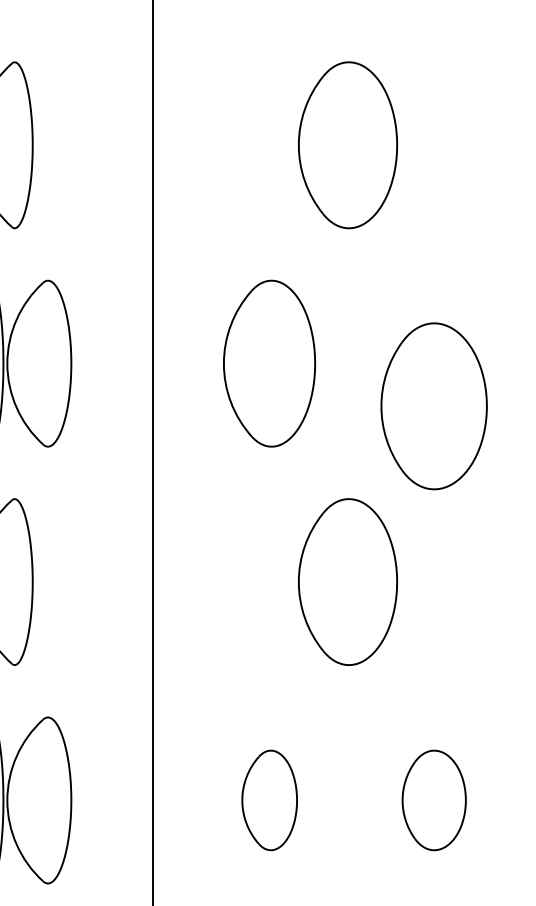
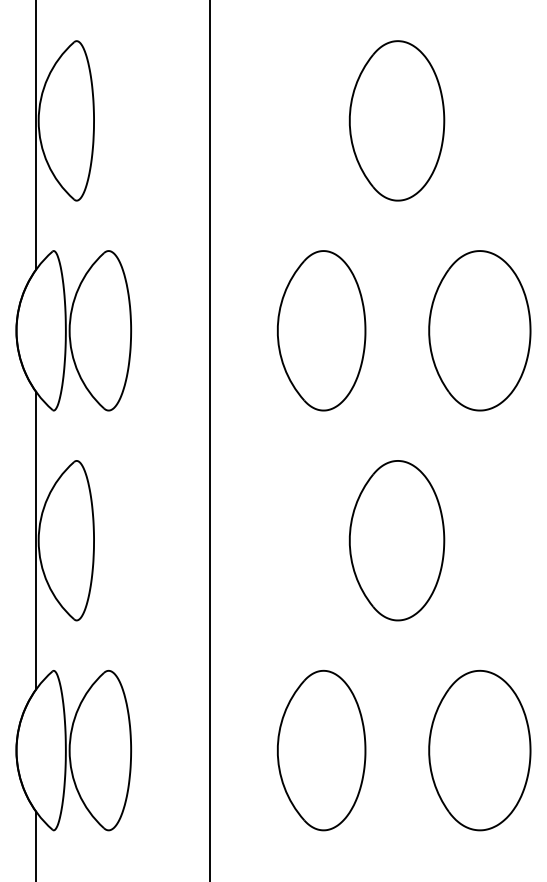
part: (433, 406) -> (479, 330), moved
part: (269, 800) -> (321, 750), size x1.67
part: (433, 800) -> (479, 750), size x1.67

